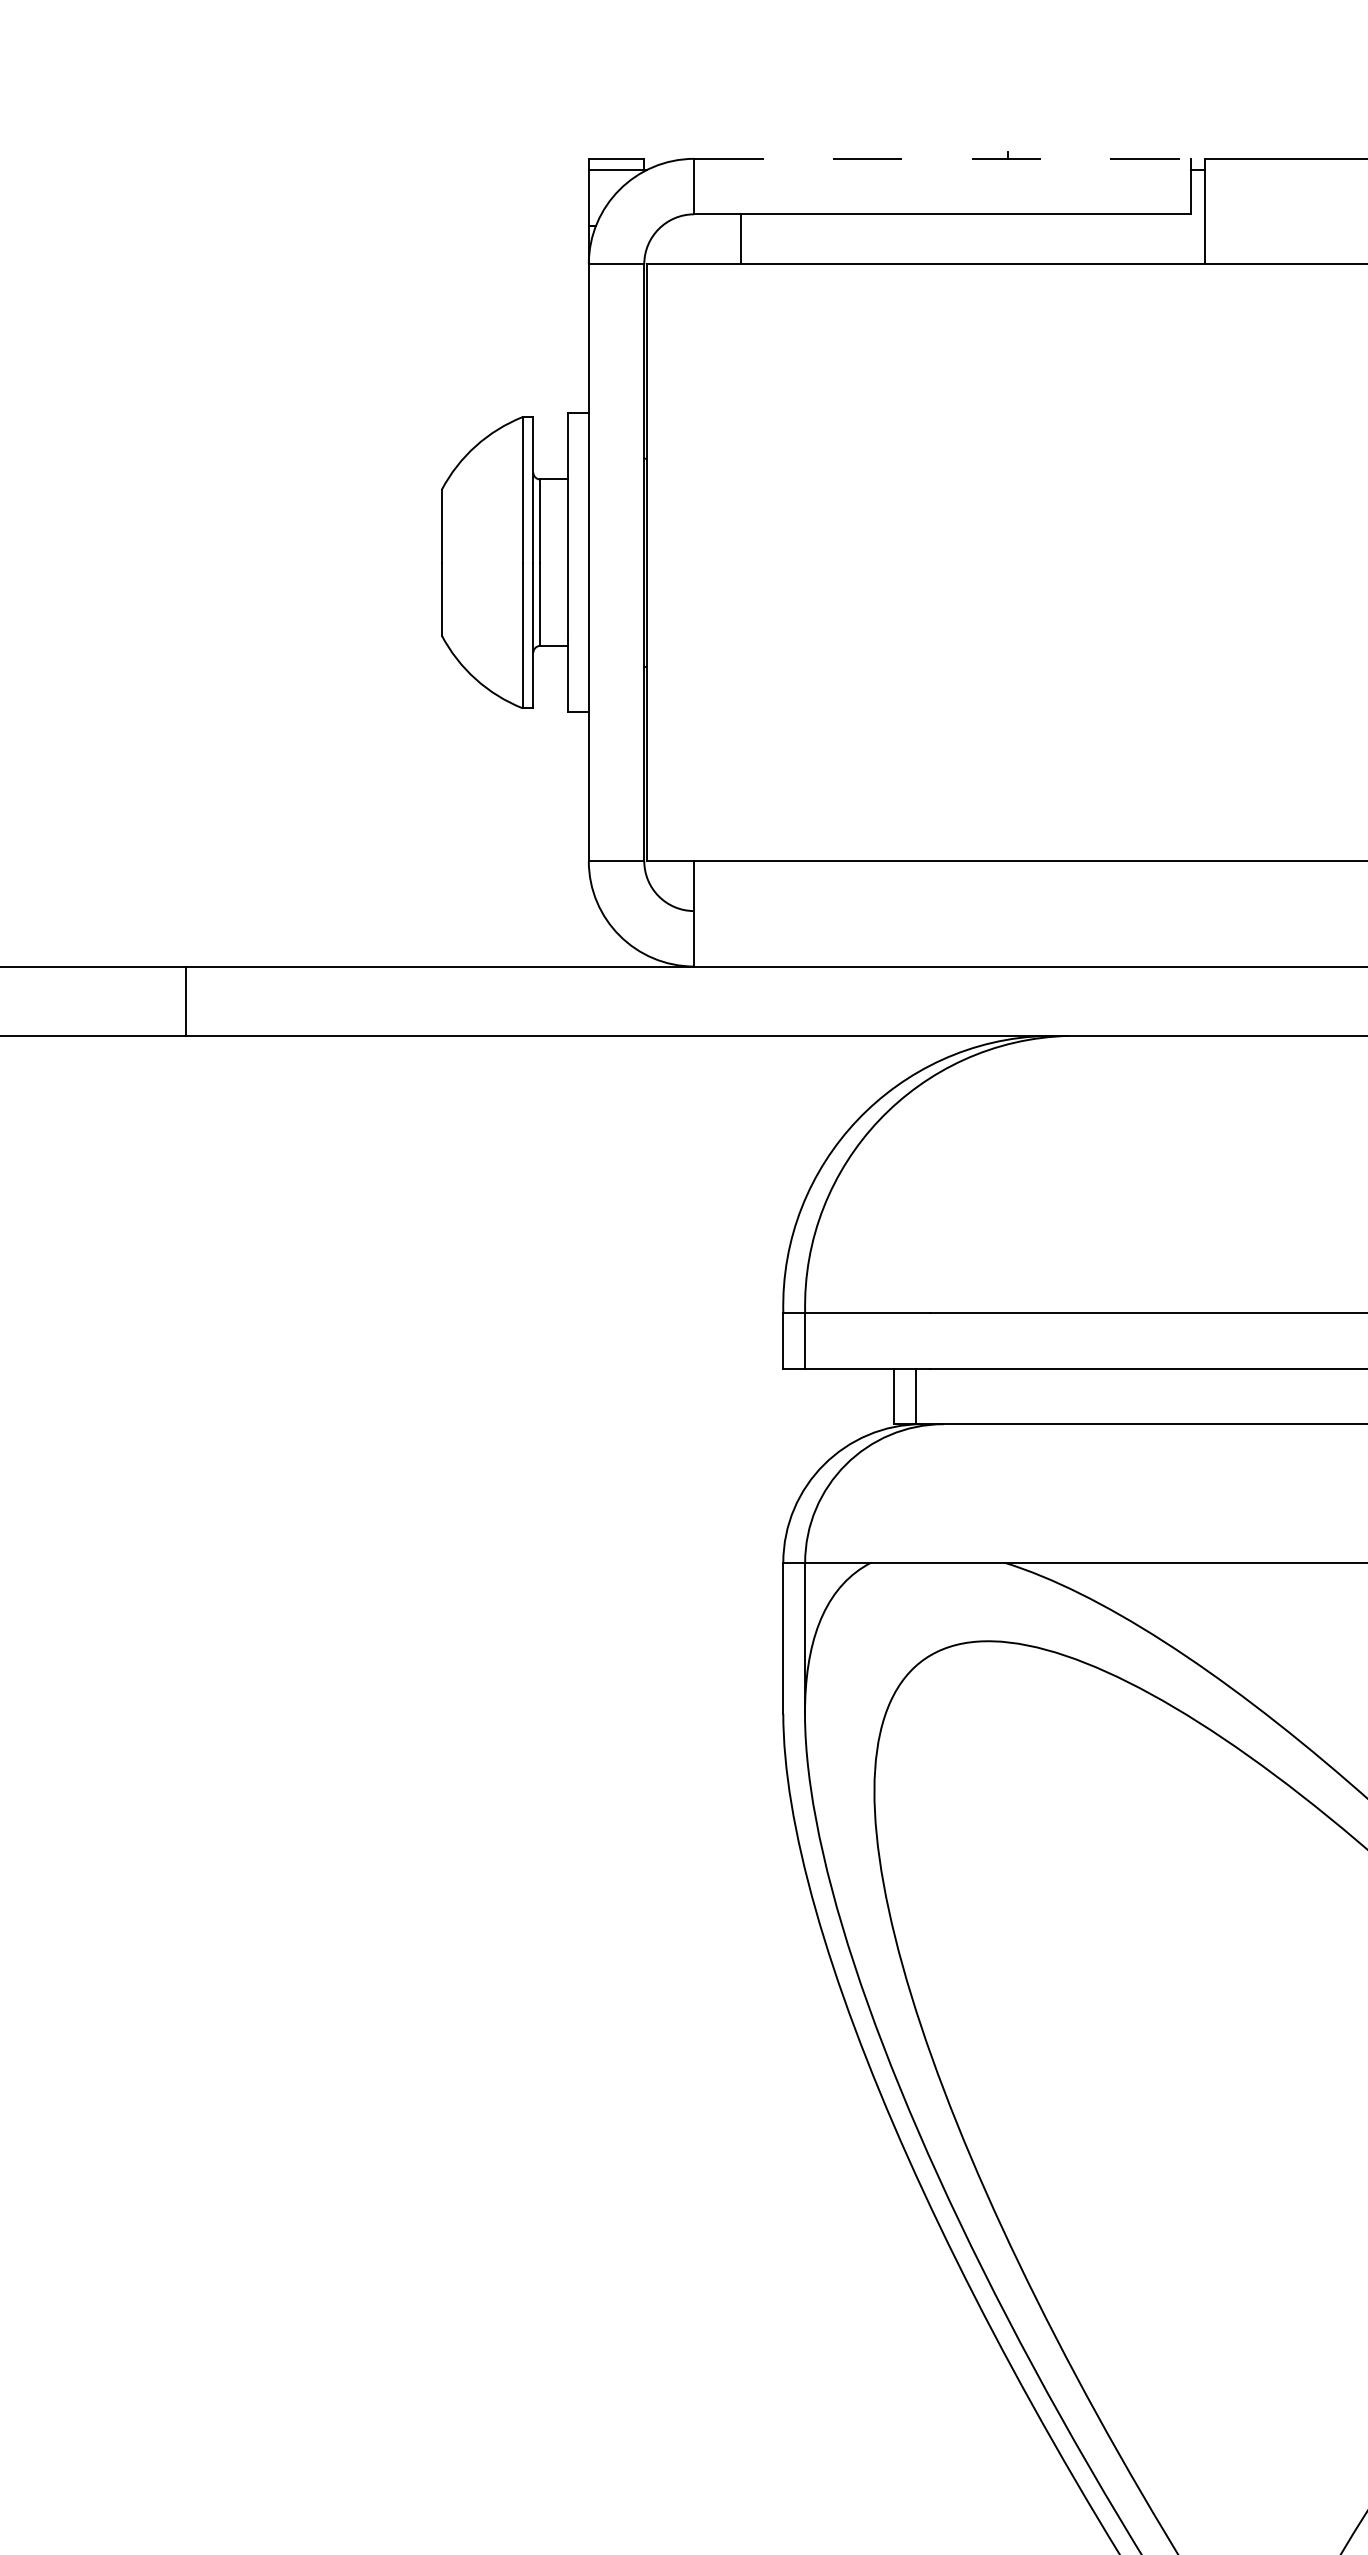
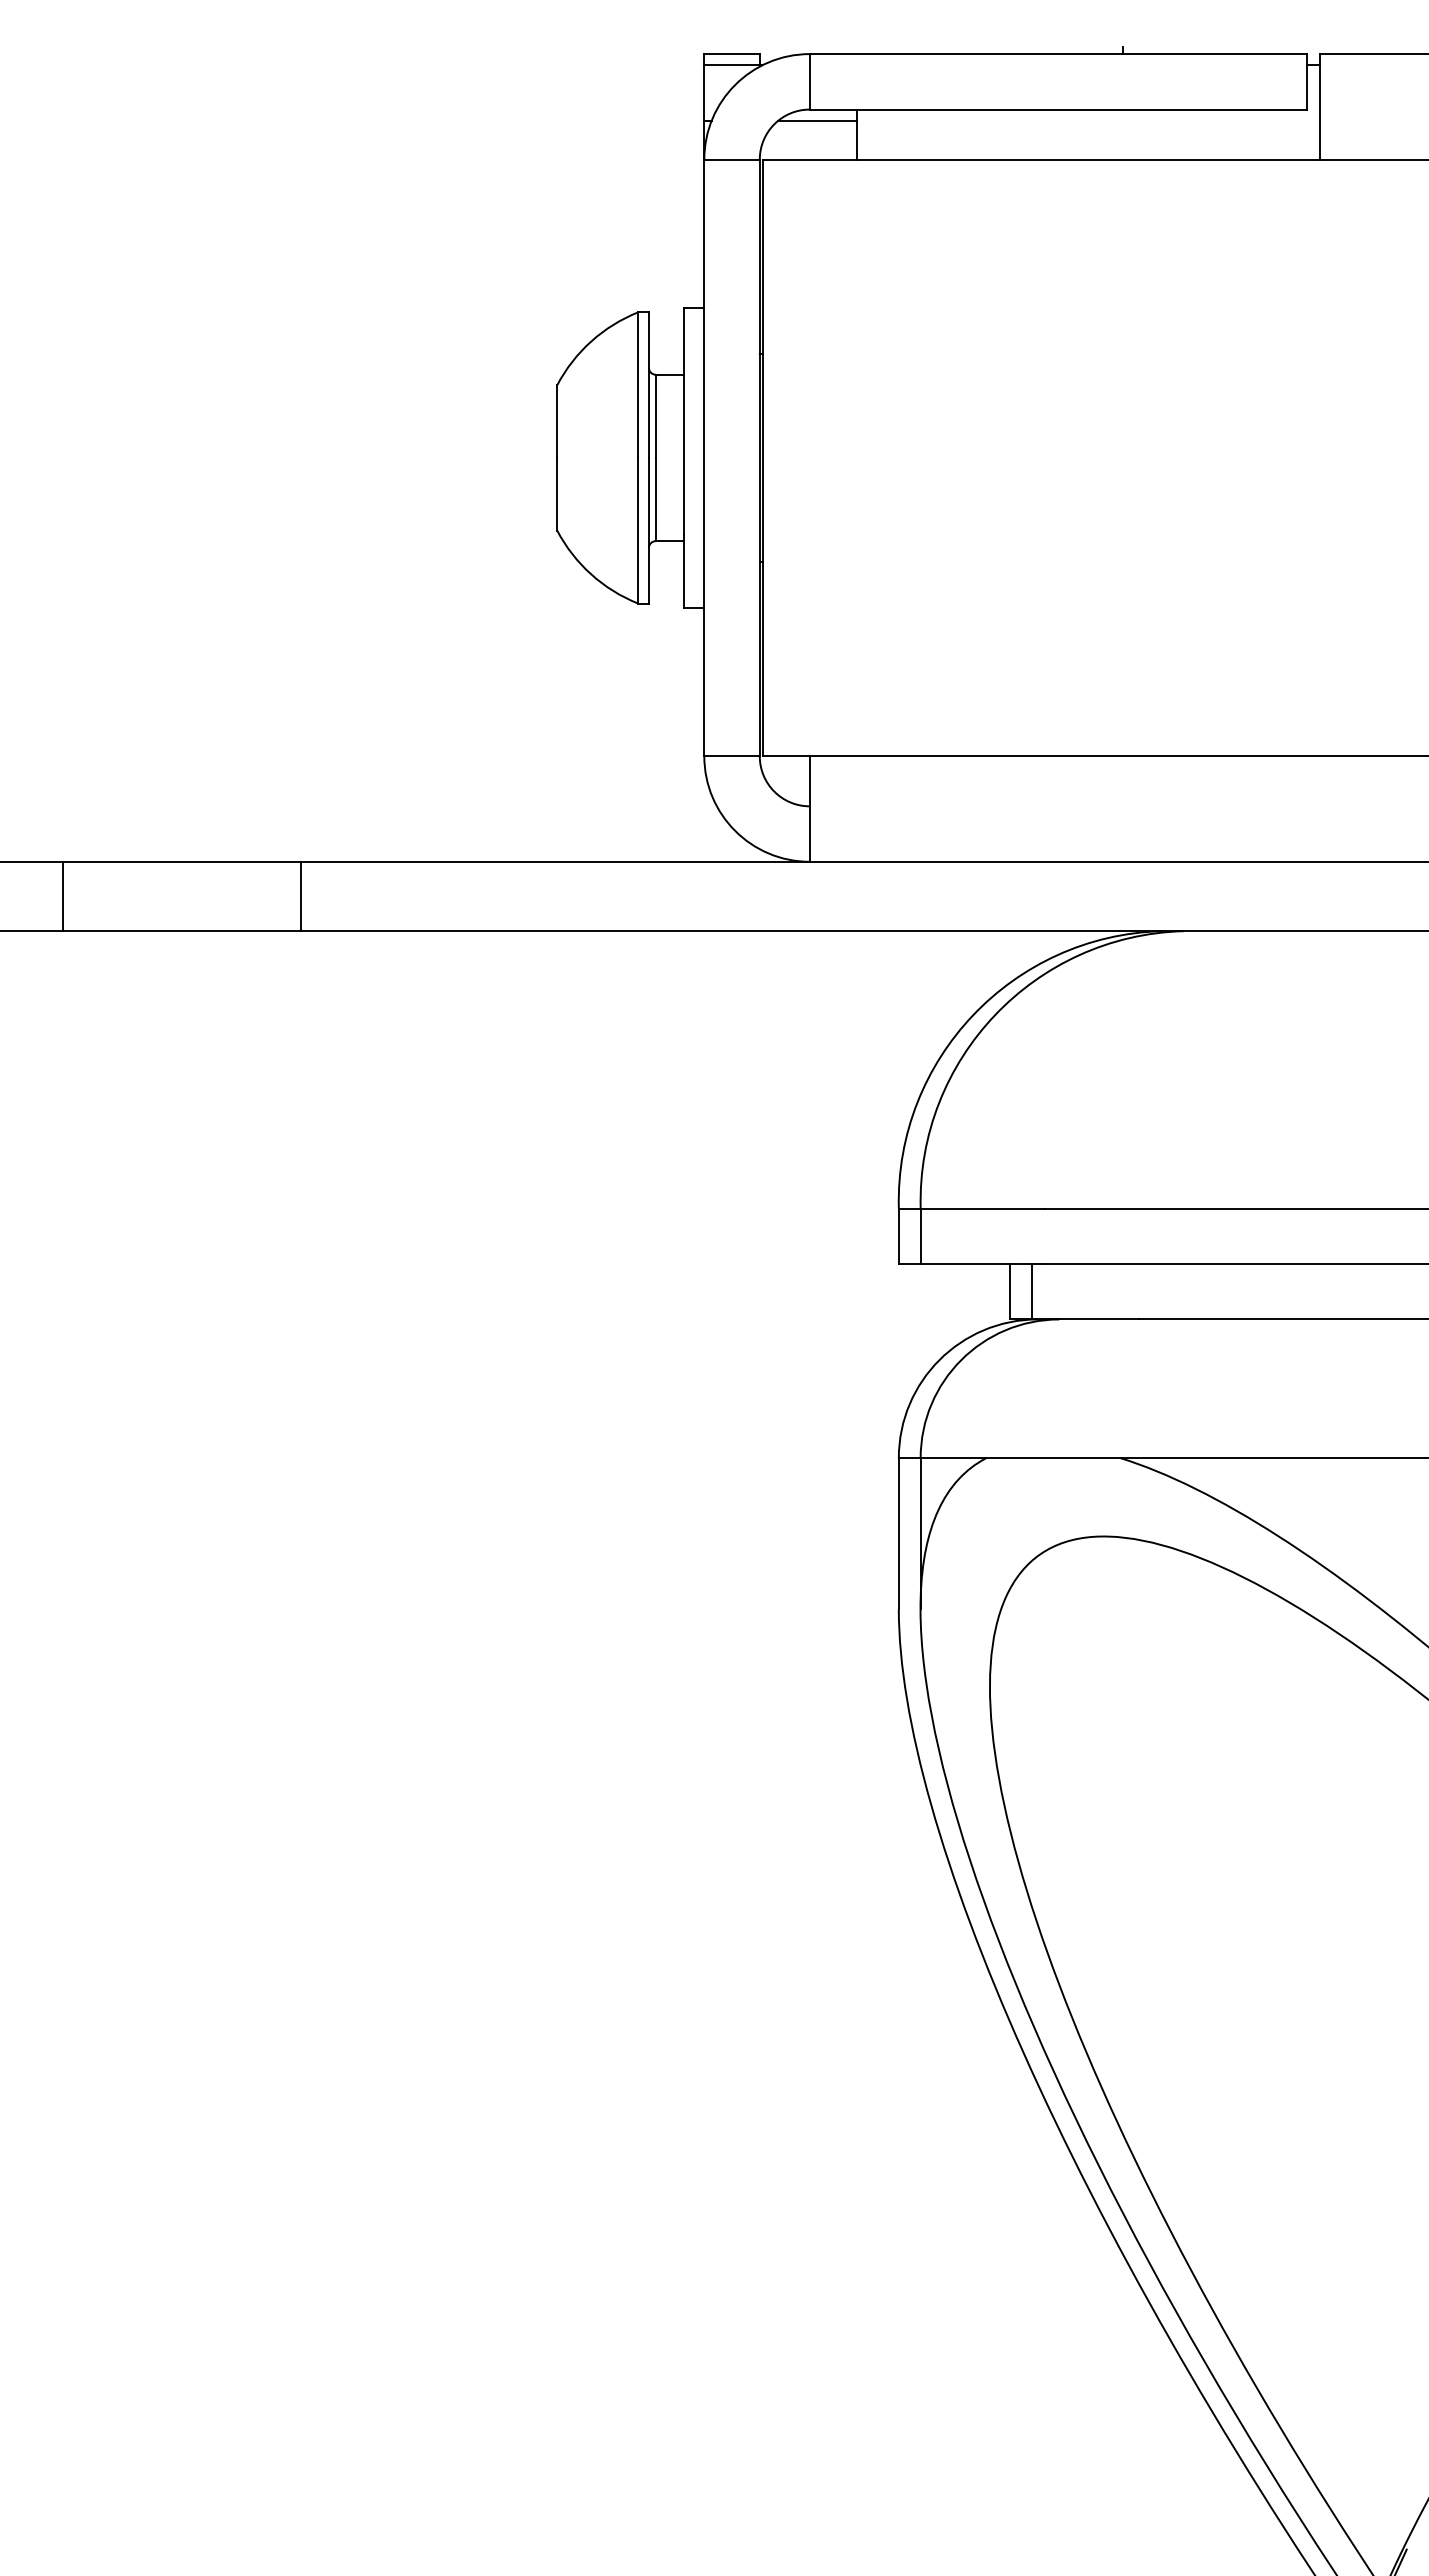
line: (942, 159) -> (1058, 54), dashed -> solid
line: (701, 225) -> (817, 120), added

